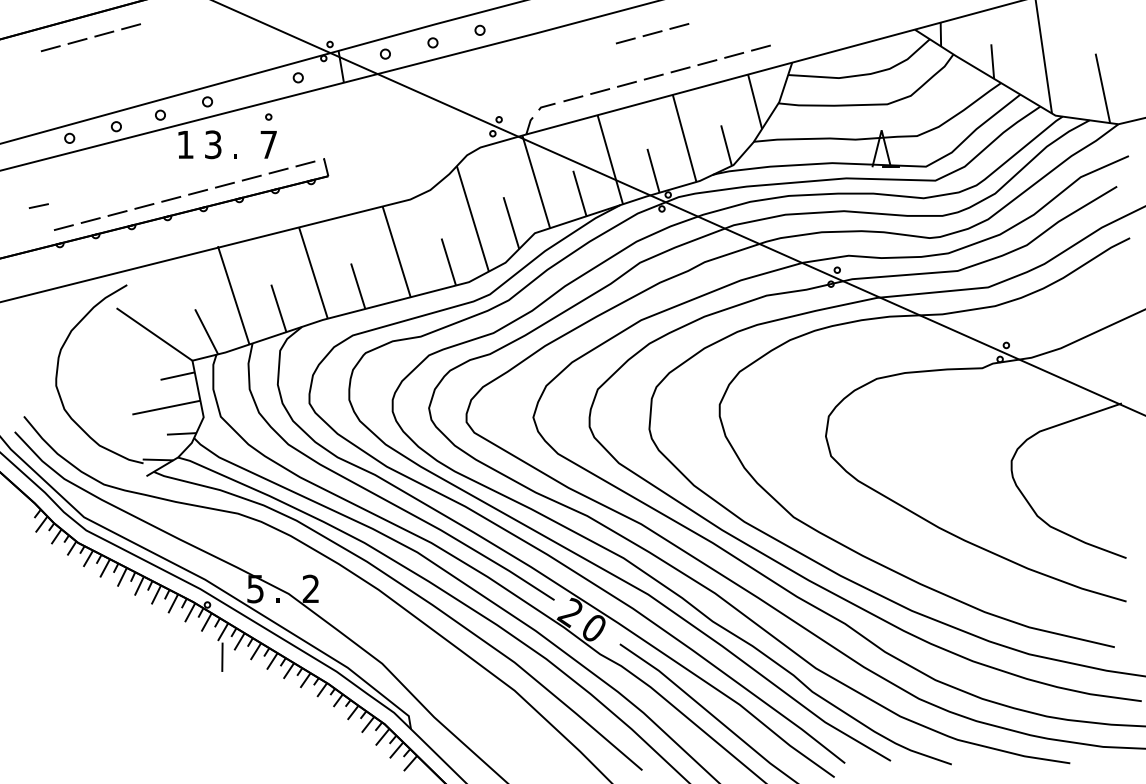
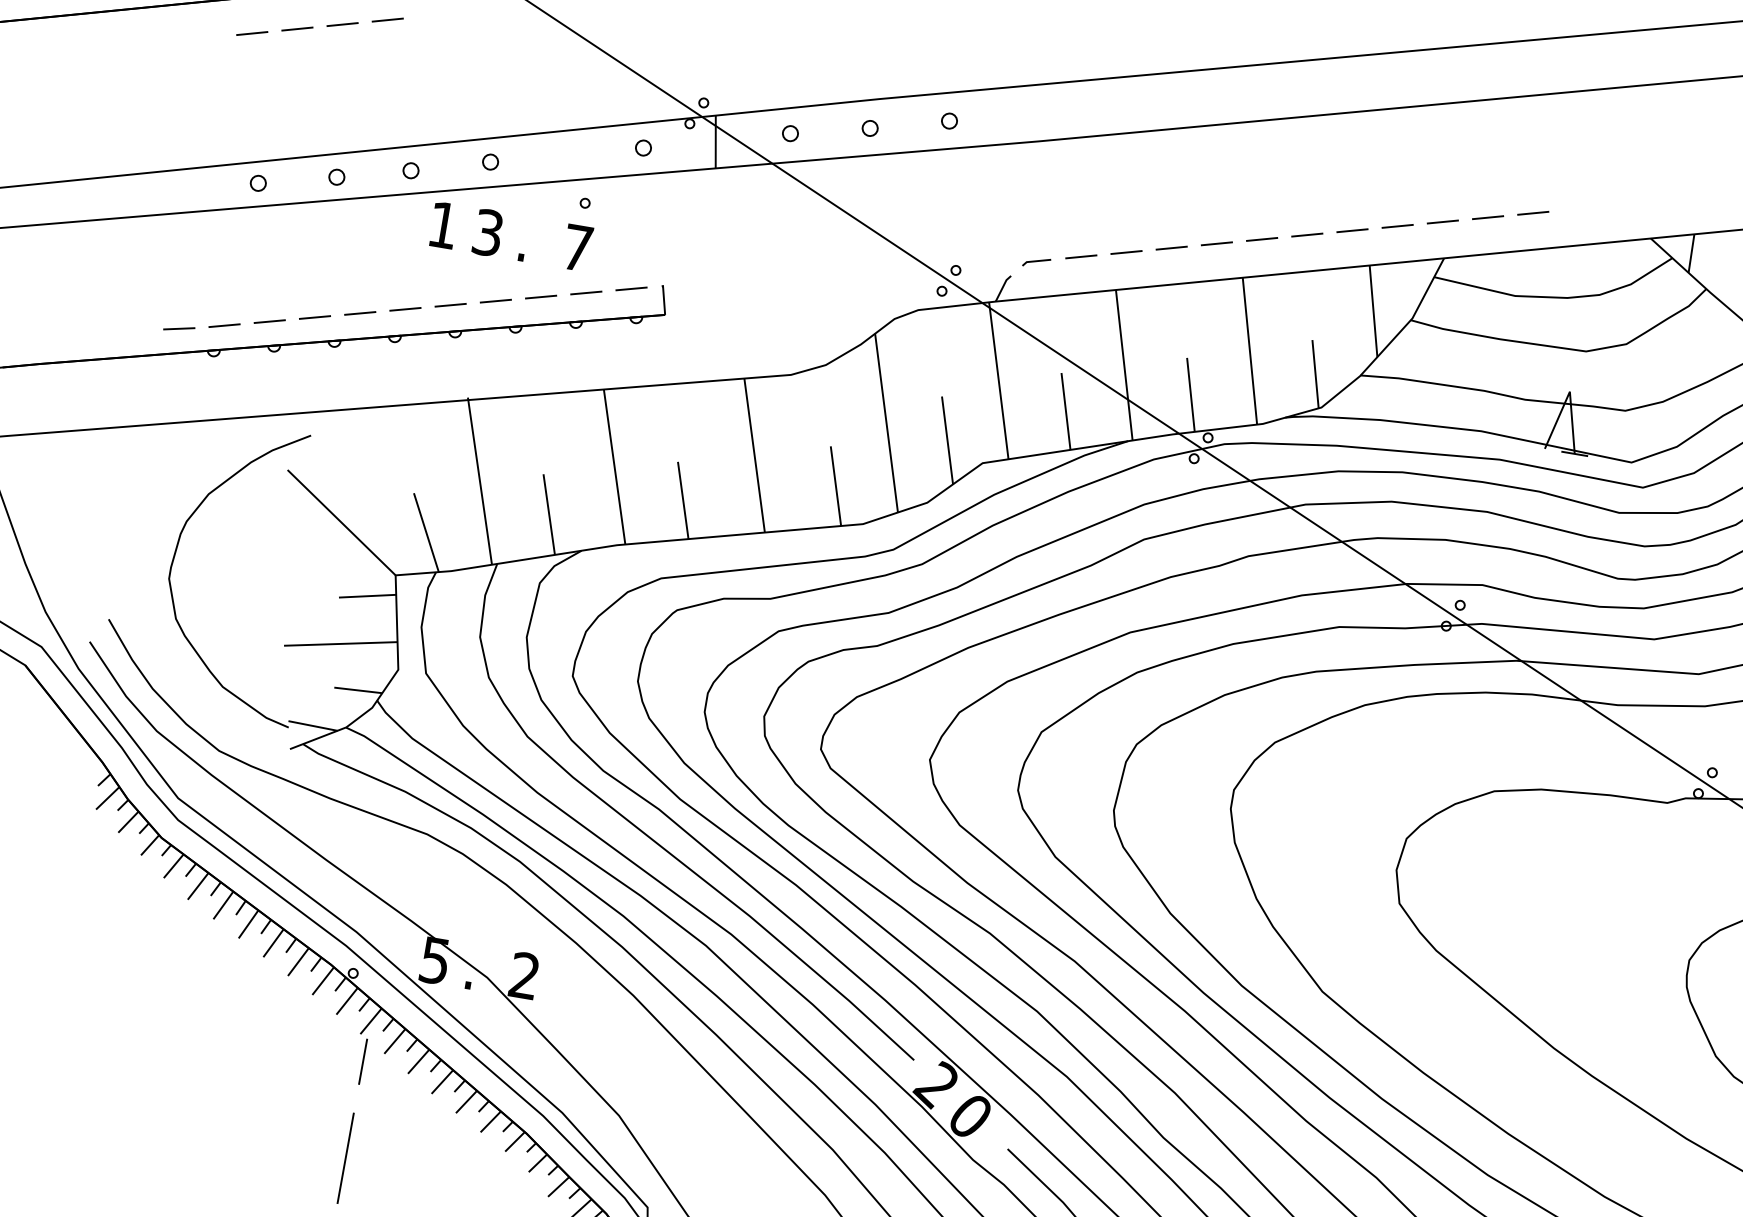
line: (652, 33) -> (1487, 217), moved
line: (38, 205) -> (178, 327), moved
line: (221, 717) -> (345, 1158), added

